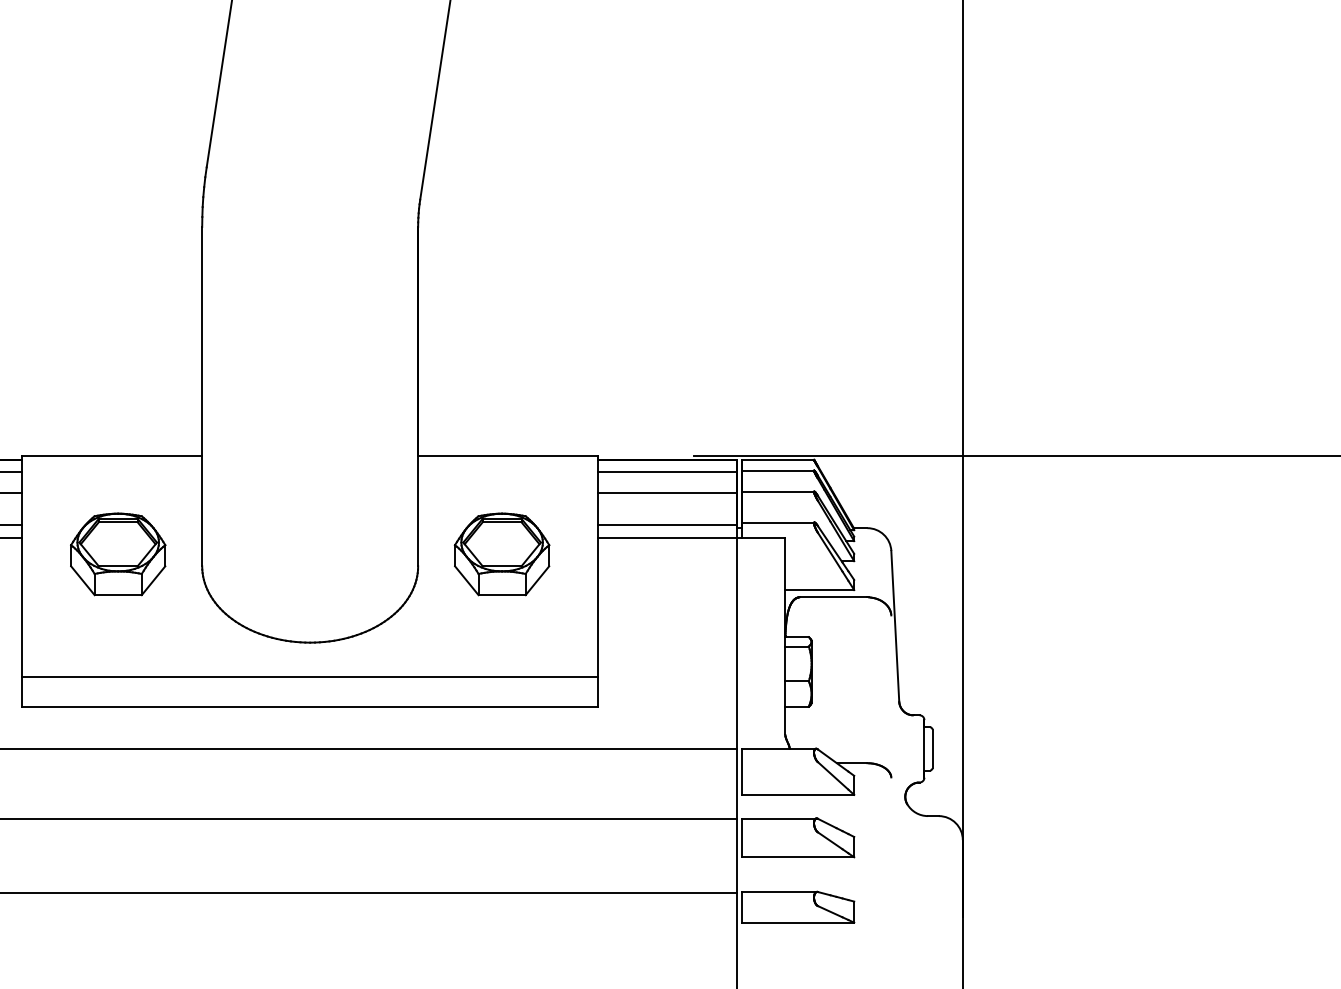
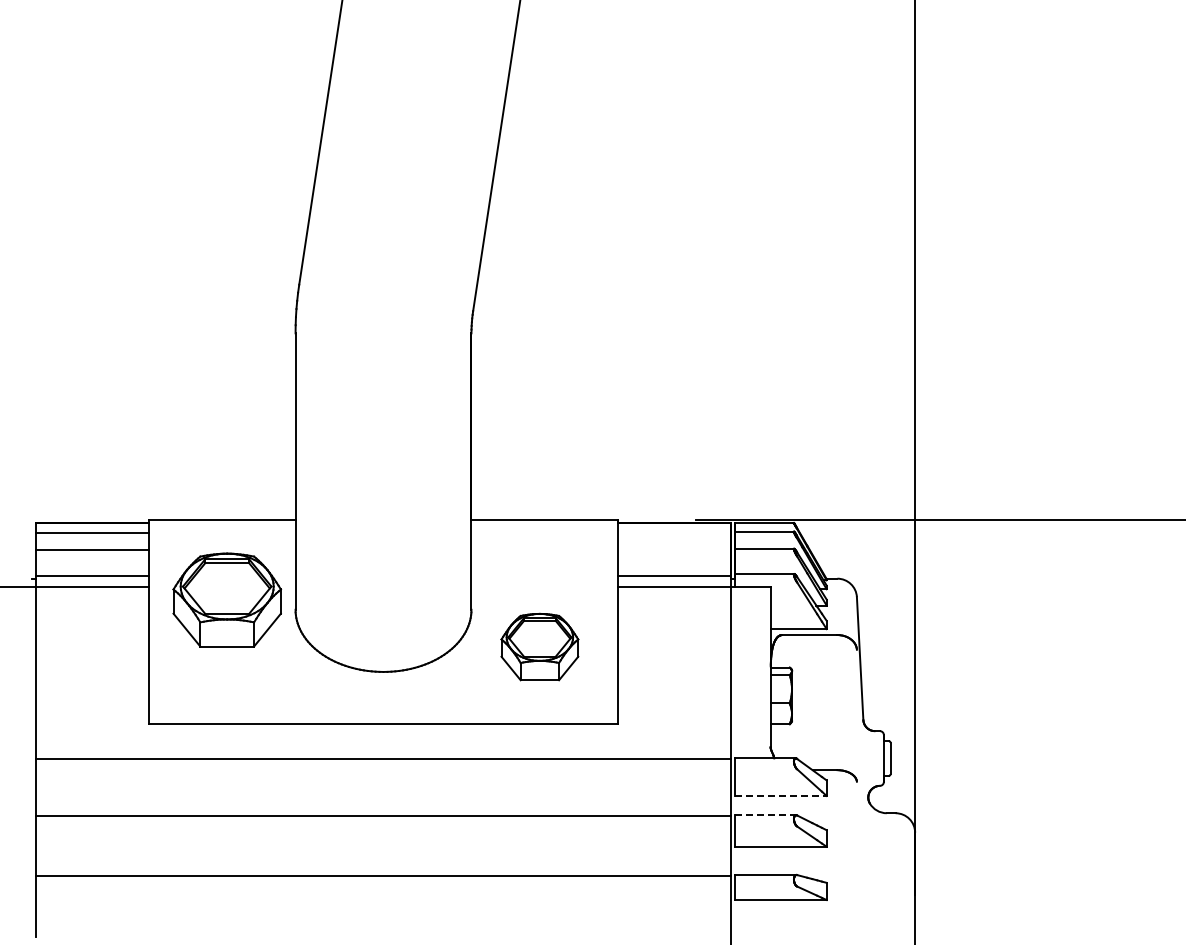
line: (667, 471) -> (674, 532), removed
line: (667, 493) -> (674, 550), removed
part: (117, 553) -> (226, 599), size x1.4
part: (501, 553) -> (539, 646), moved
line: (310, 676) -> (383, 699), removed
line: (798, 794) -> (781, 795), solid -> dashed
line: (780, 818) -> (766, 815), solid -> dashed

